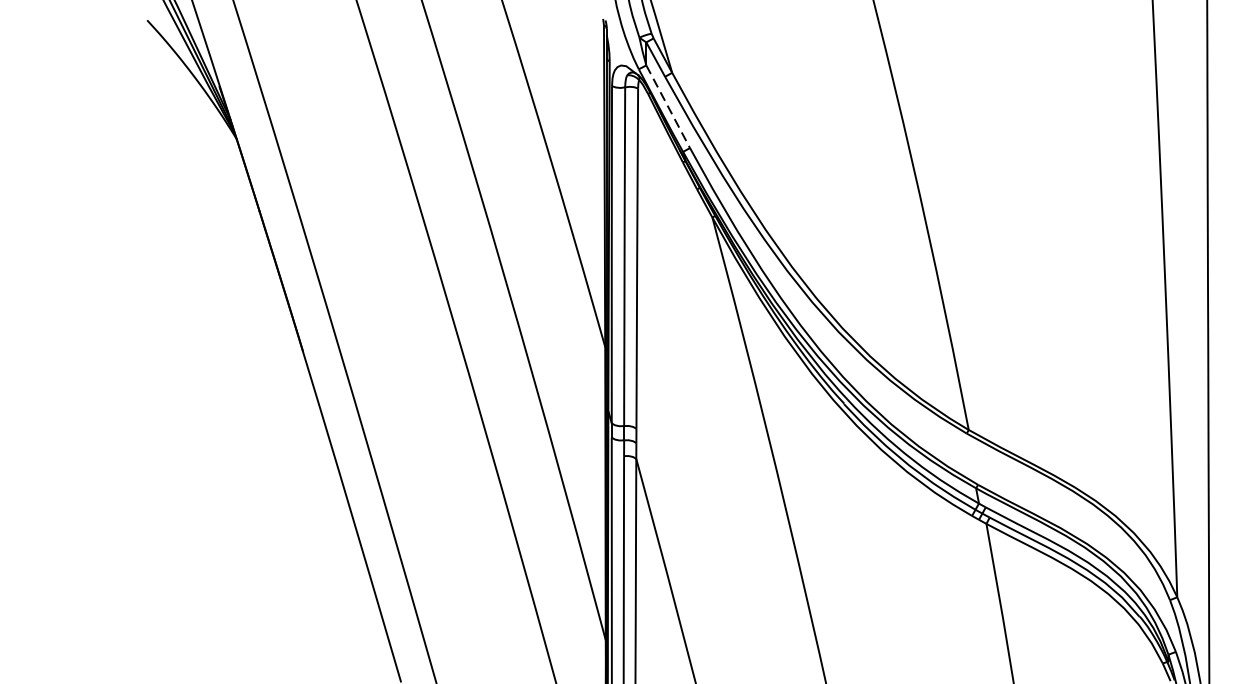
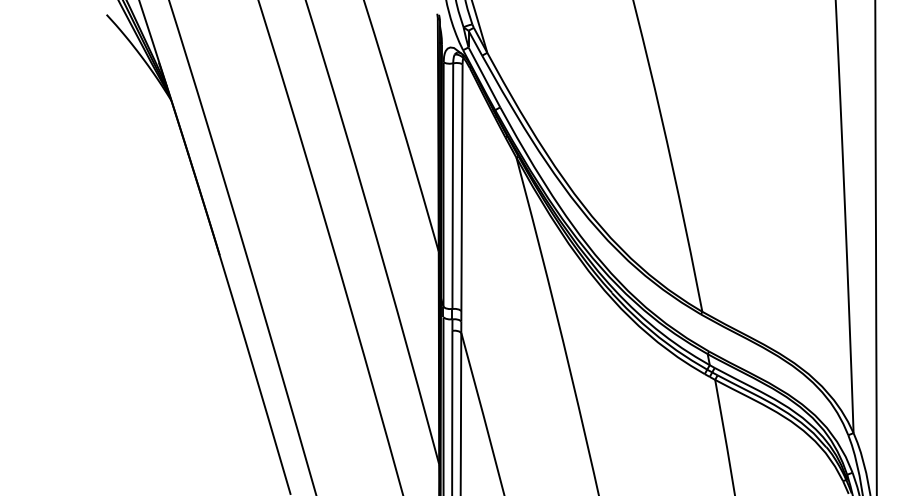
line: (668, 106) -> (484, 77), dashed -> solid

